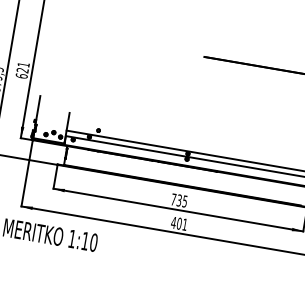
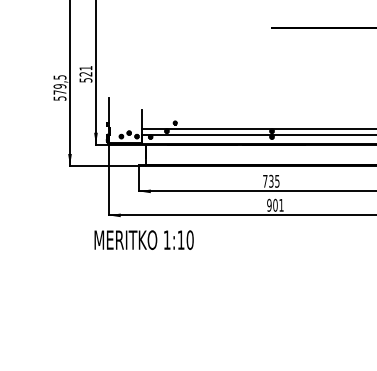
text: (21, 76) -> (85, 80), 621 -> 521
text: (173, 221) -> (269, 204), 401 -> 901

